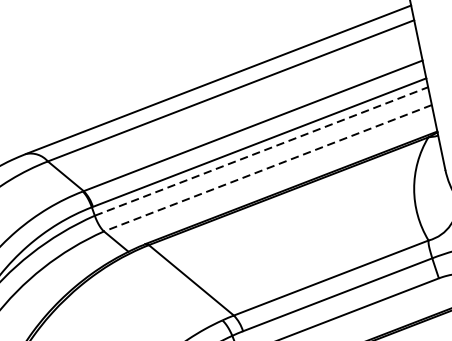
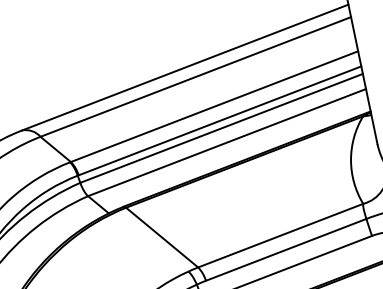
line: (262, 151) -> (222, 128), dashed -> solid
line: (268, 168) -> (227, 142), dashed -> solid

